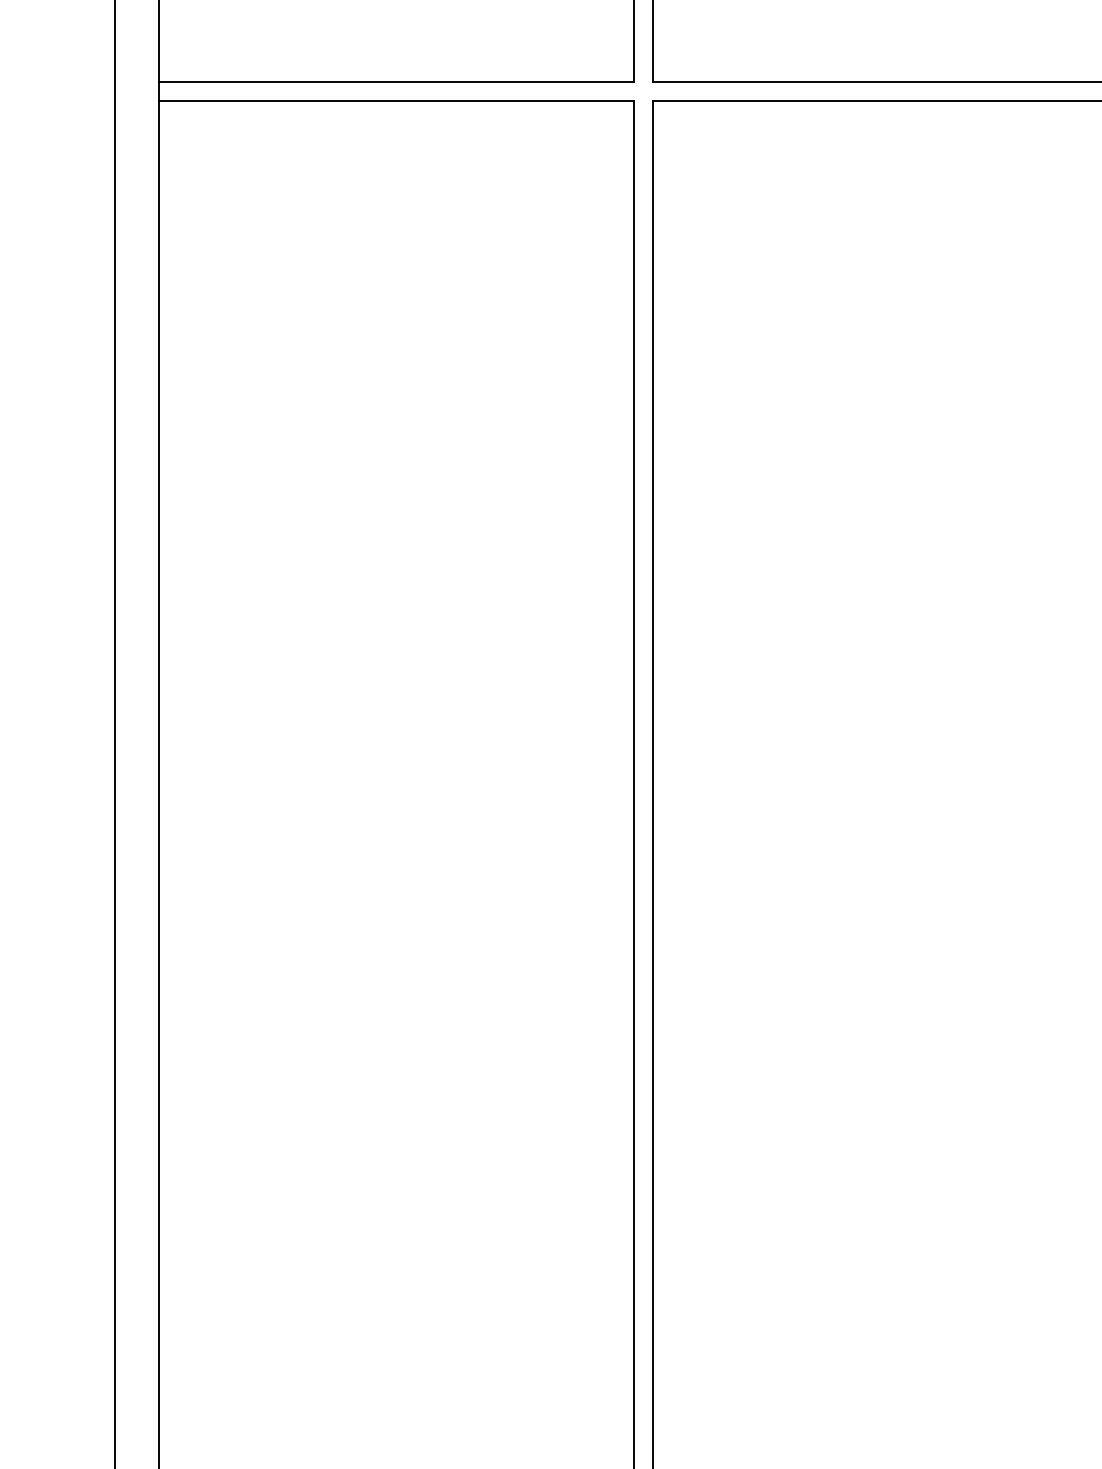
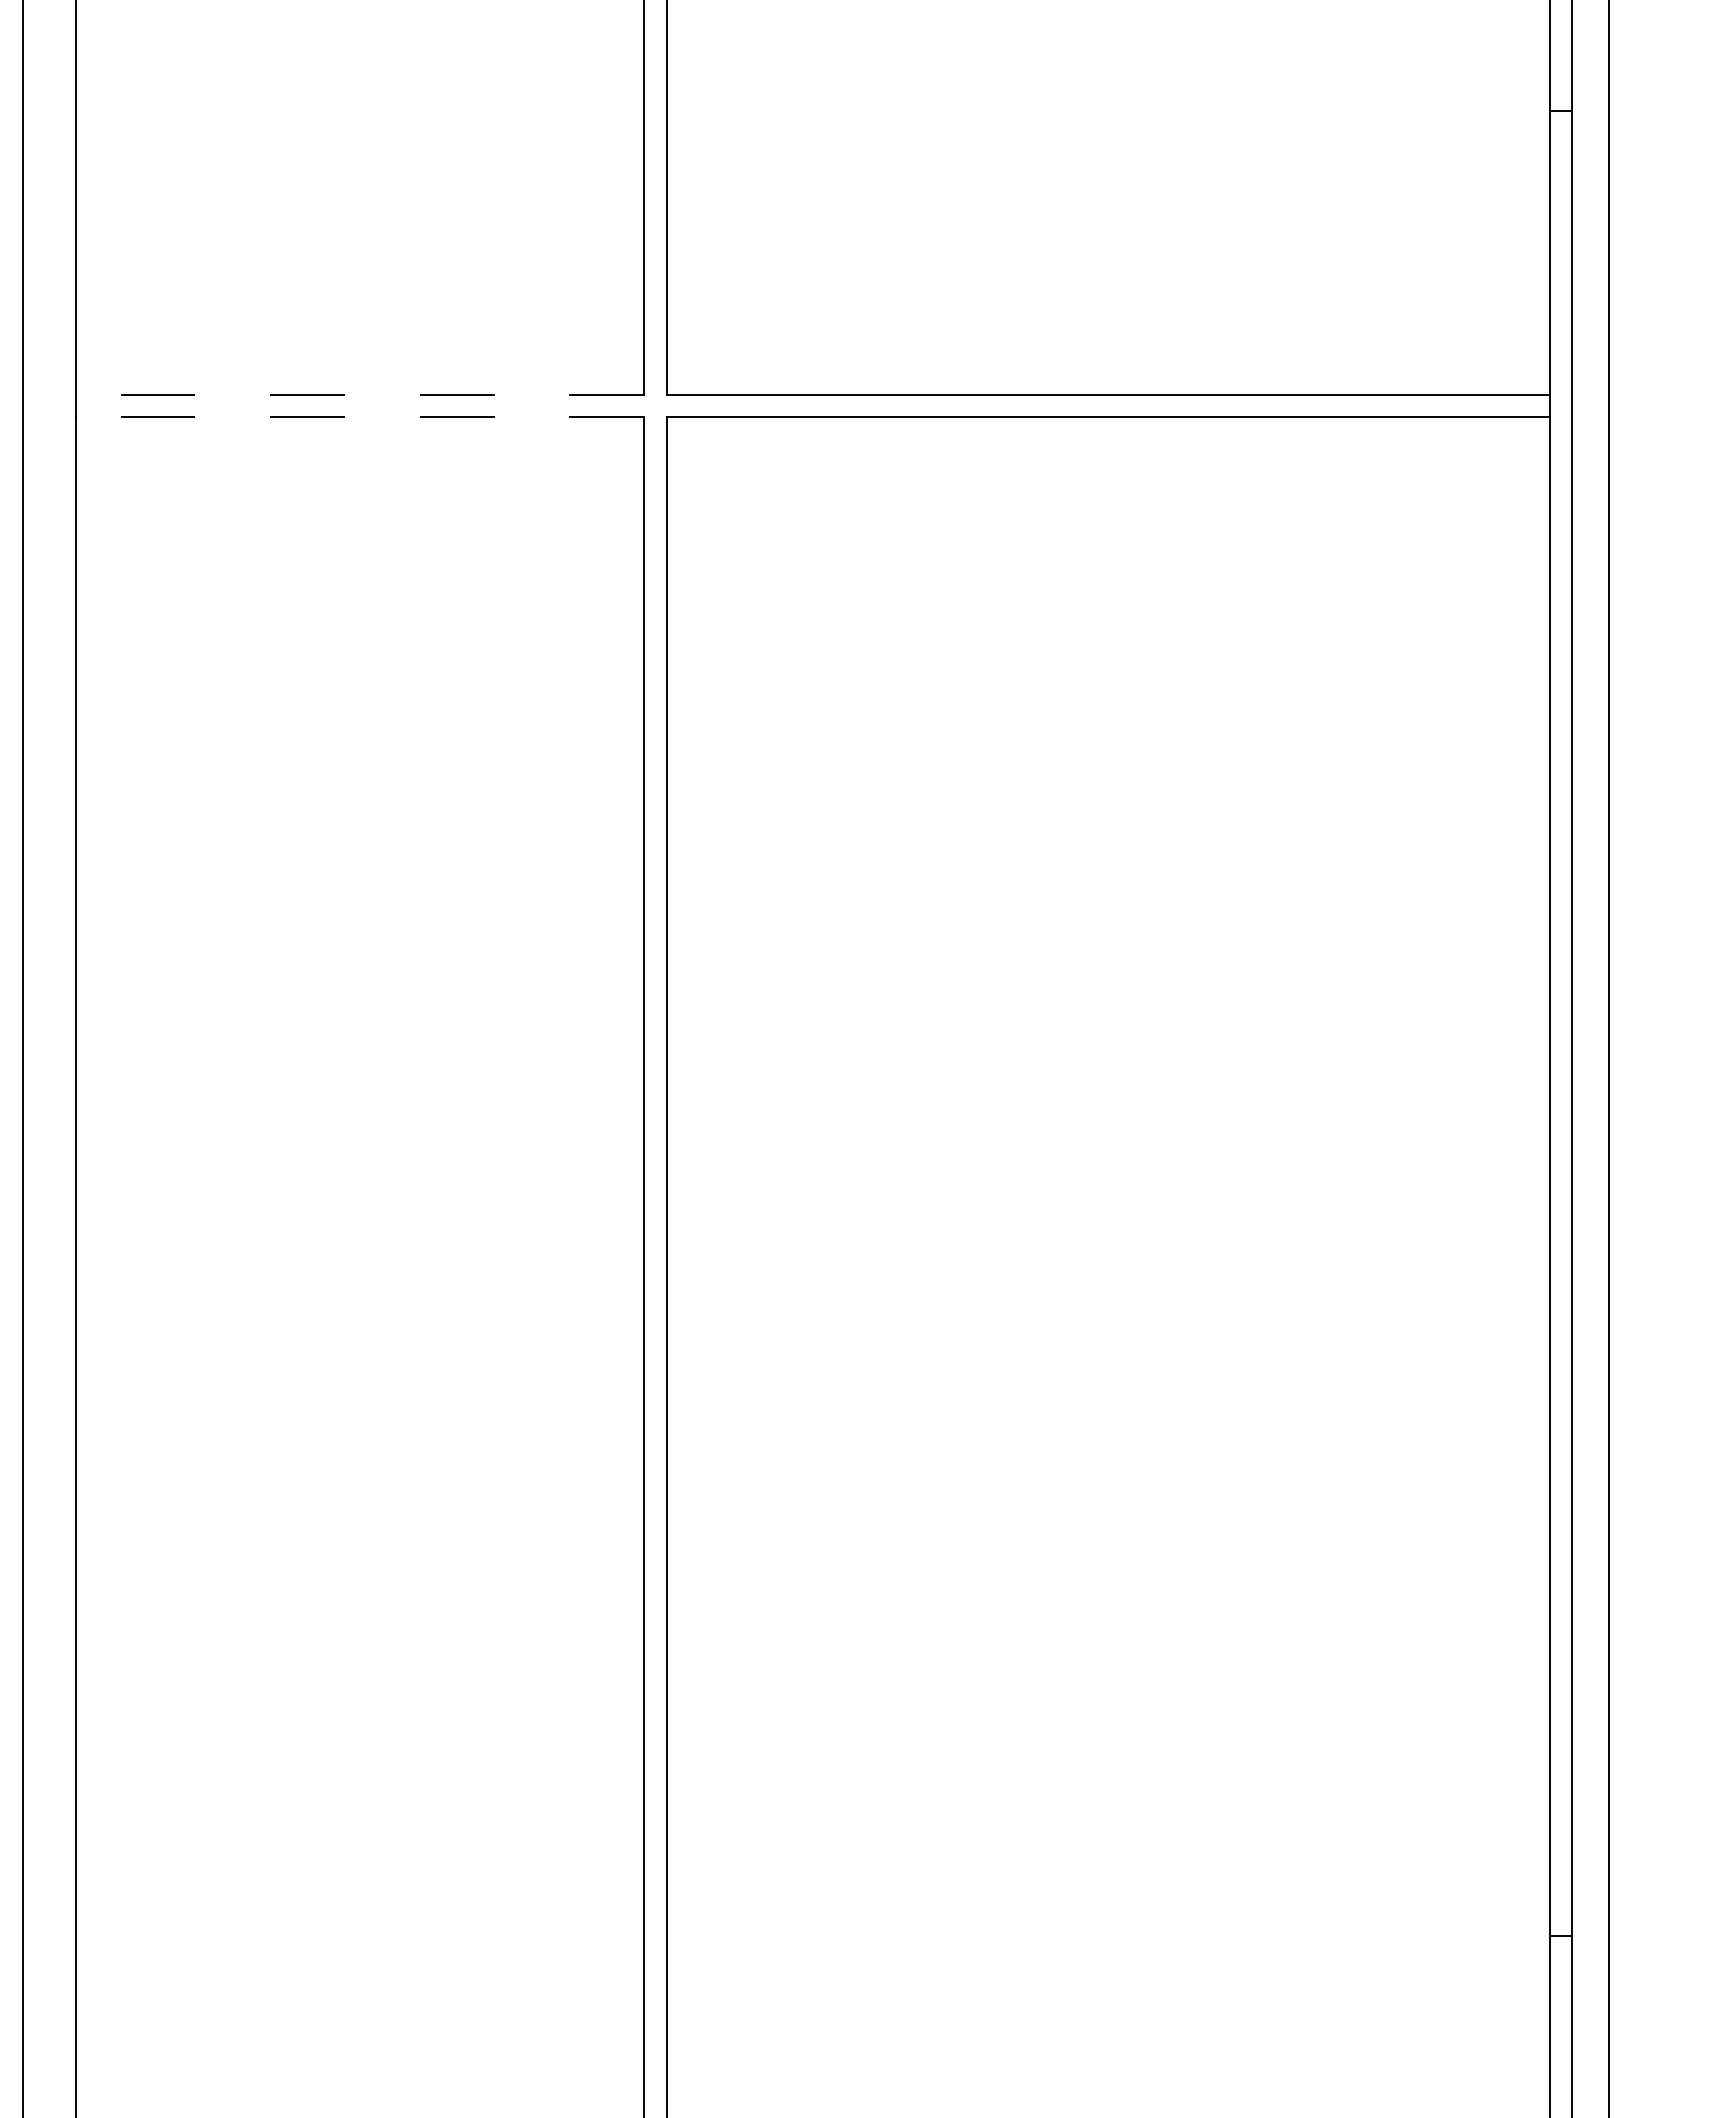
line: (396, 81) -> (359, 394), solid -> dashed
line: (396, 100) -> (359, 417), solid -> dashed

